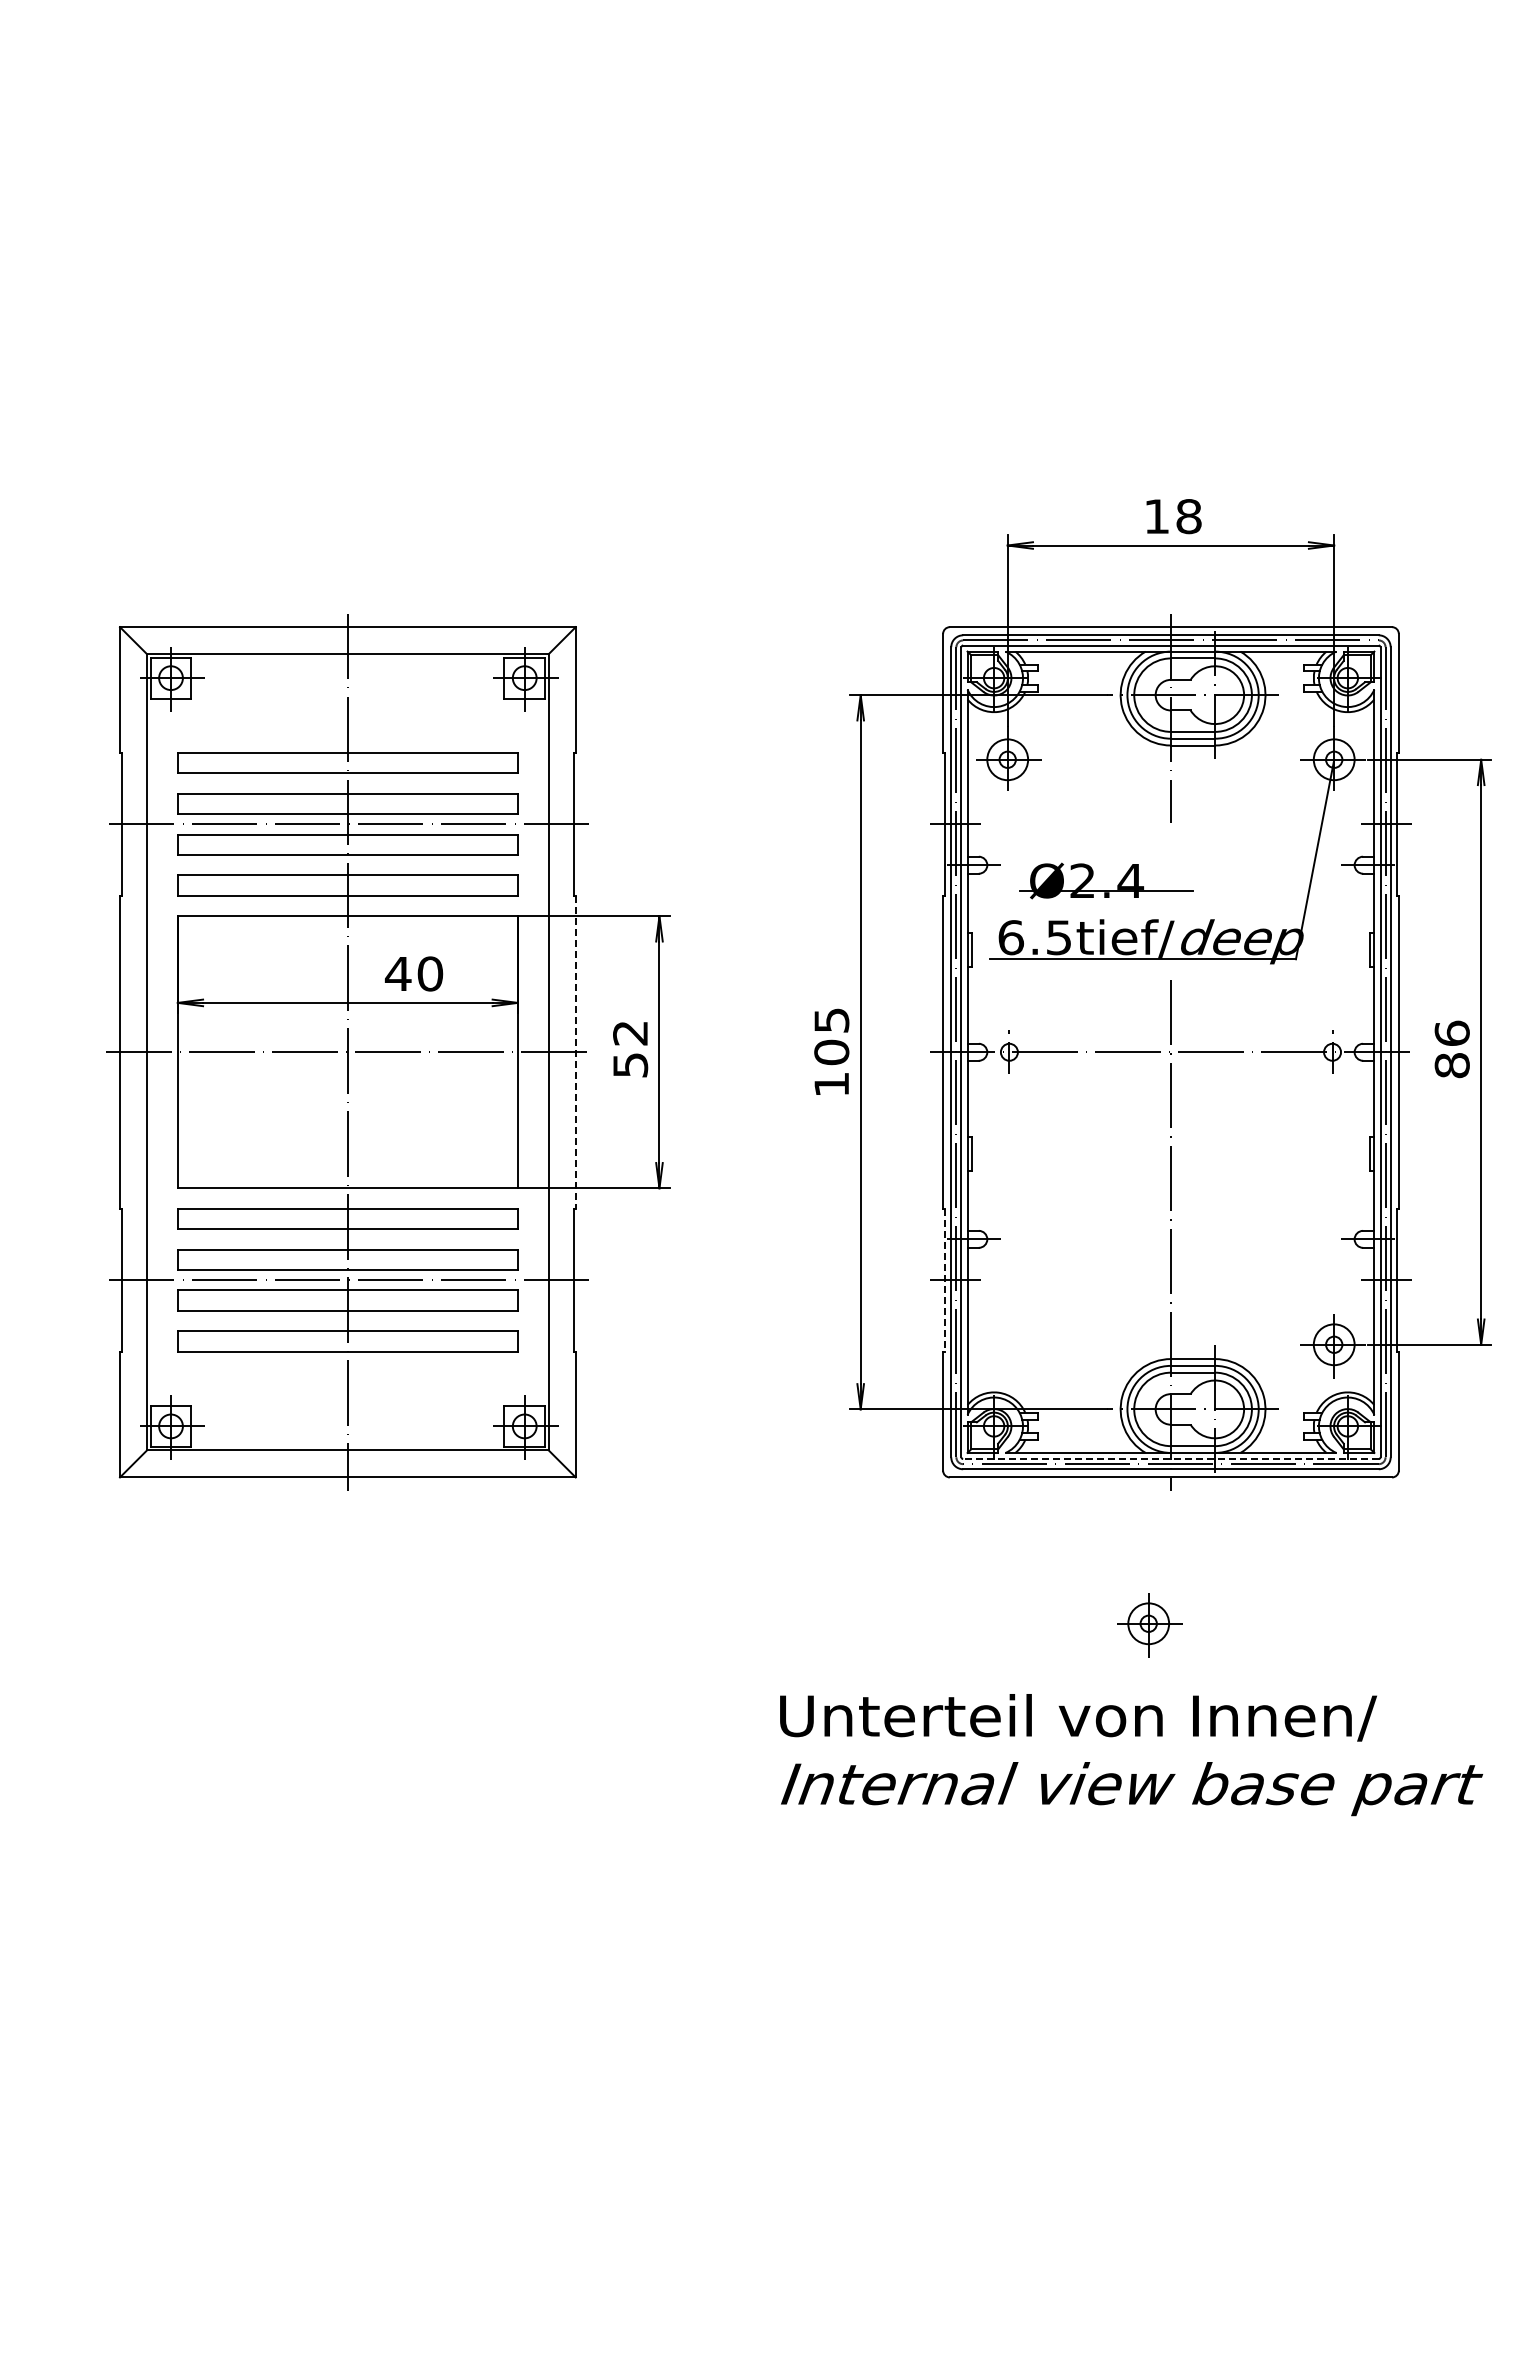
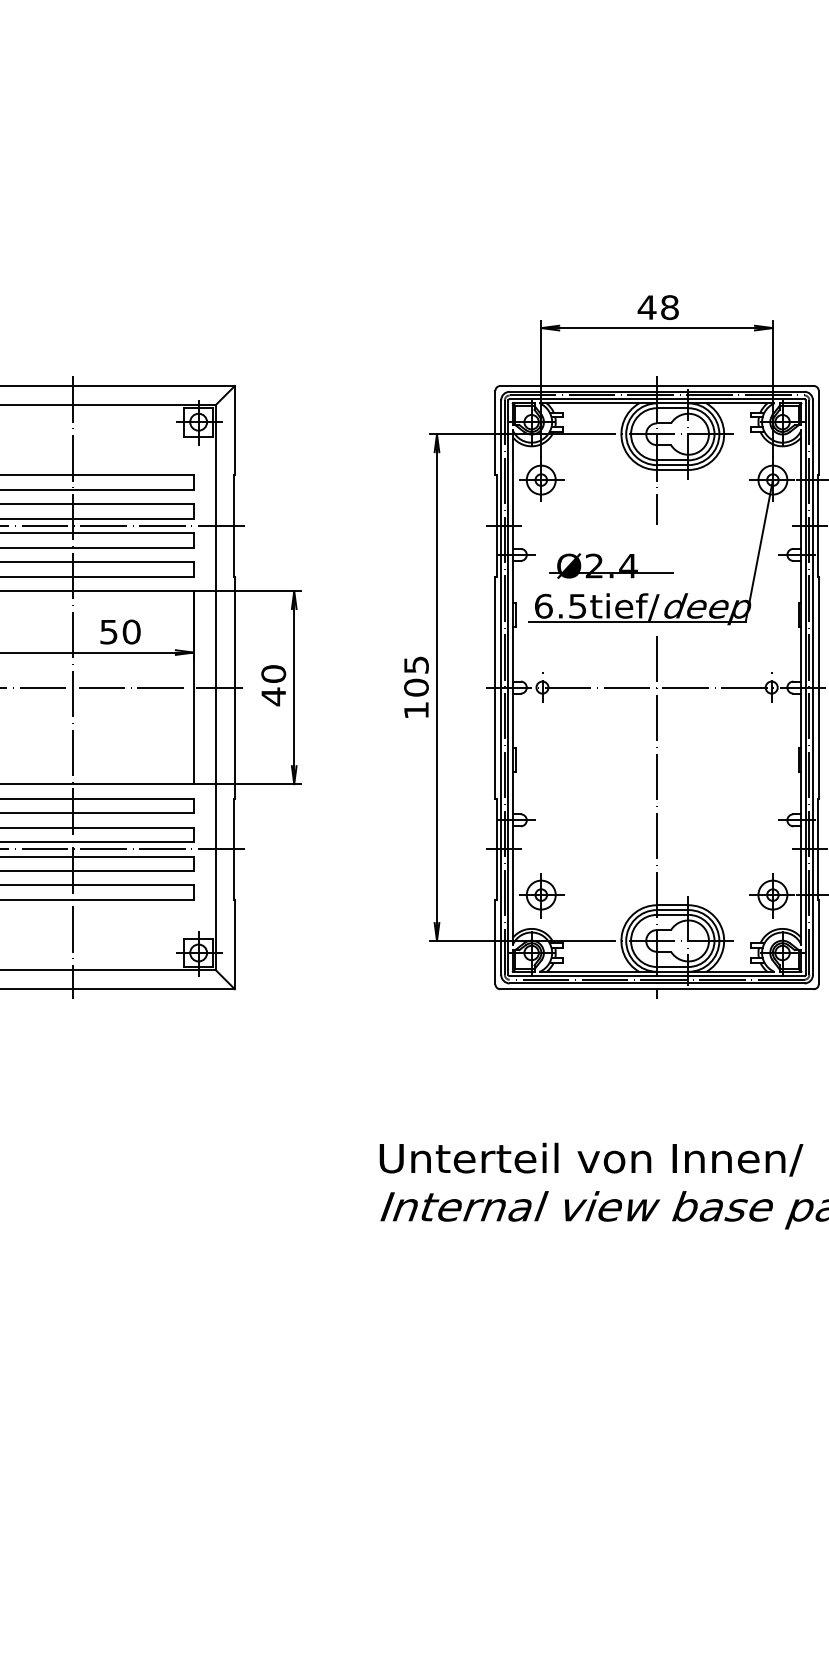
text: (1156, 516) -> (646, 307), 18 -> 48
text: (397, 974) -> (108, 632), 40 -> 50
text: (630, 1049) -> (273, 685), 52 -> 40
line: (575, 1052) -> (234, 687), dashed -> solid
line: (944, 1280) -> (496, 849), dashed -> solid
line: (1170, 1459) -> (656, 976), dashed -> solid
part: (1149, 1625) -> (541, 896), moved

